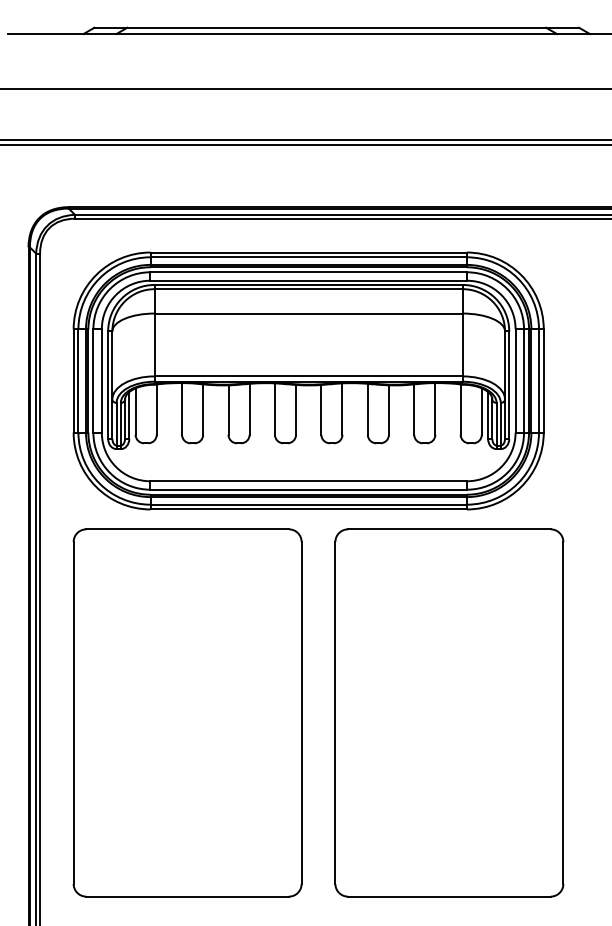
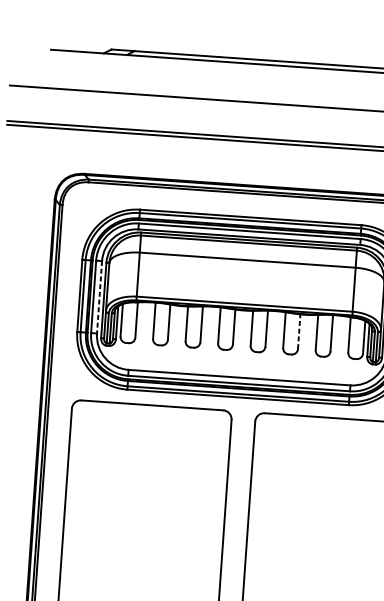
line: (101, 381) -> (99, 297), solid -> dashed
line: (388, 410) -> (298, 331), solid -> dashed

